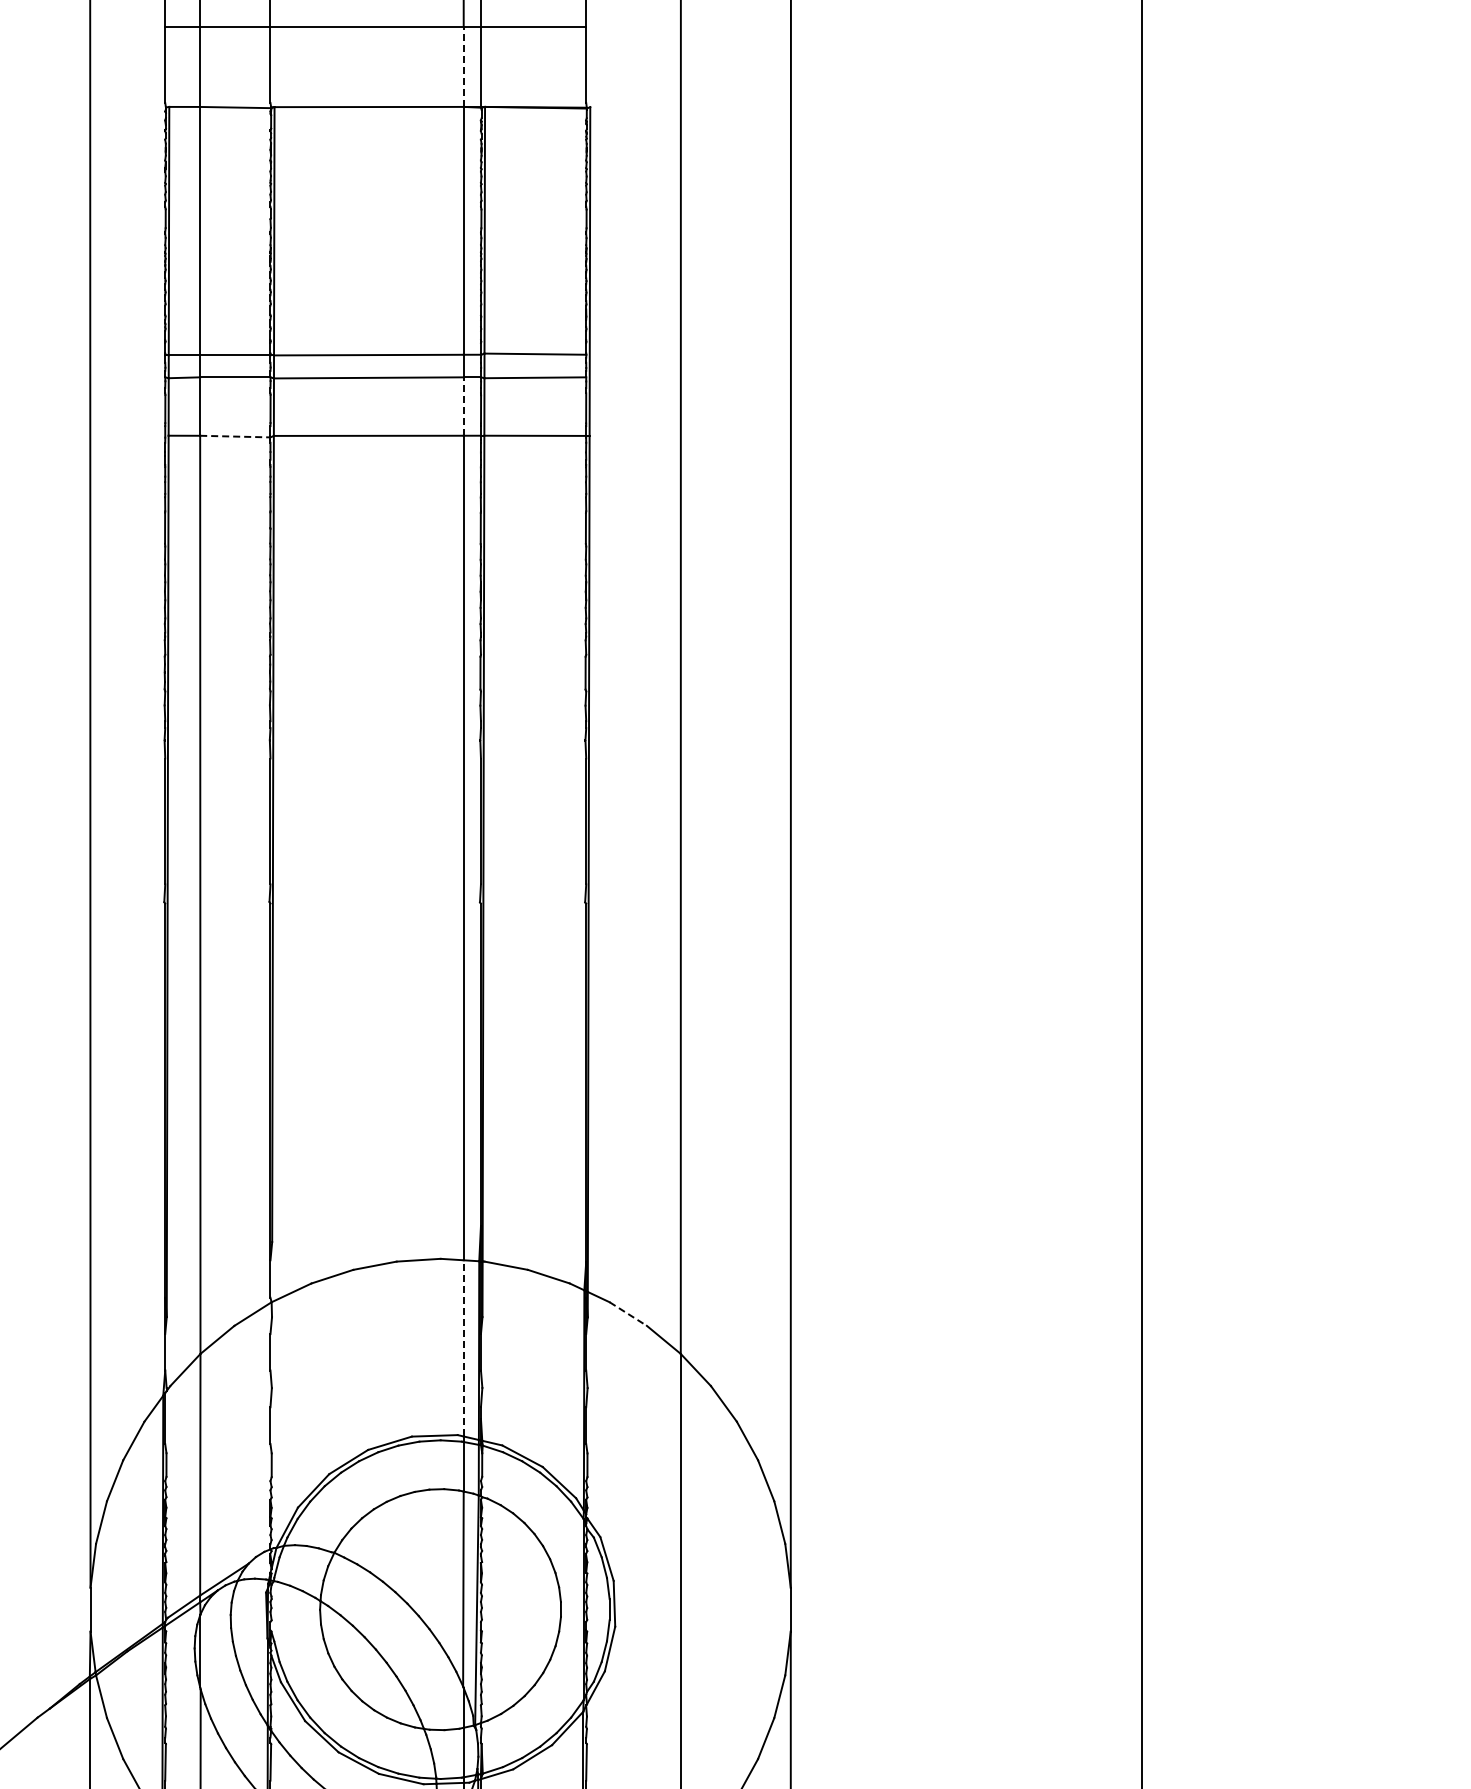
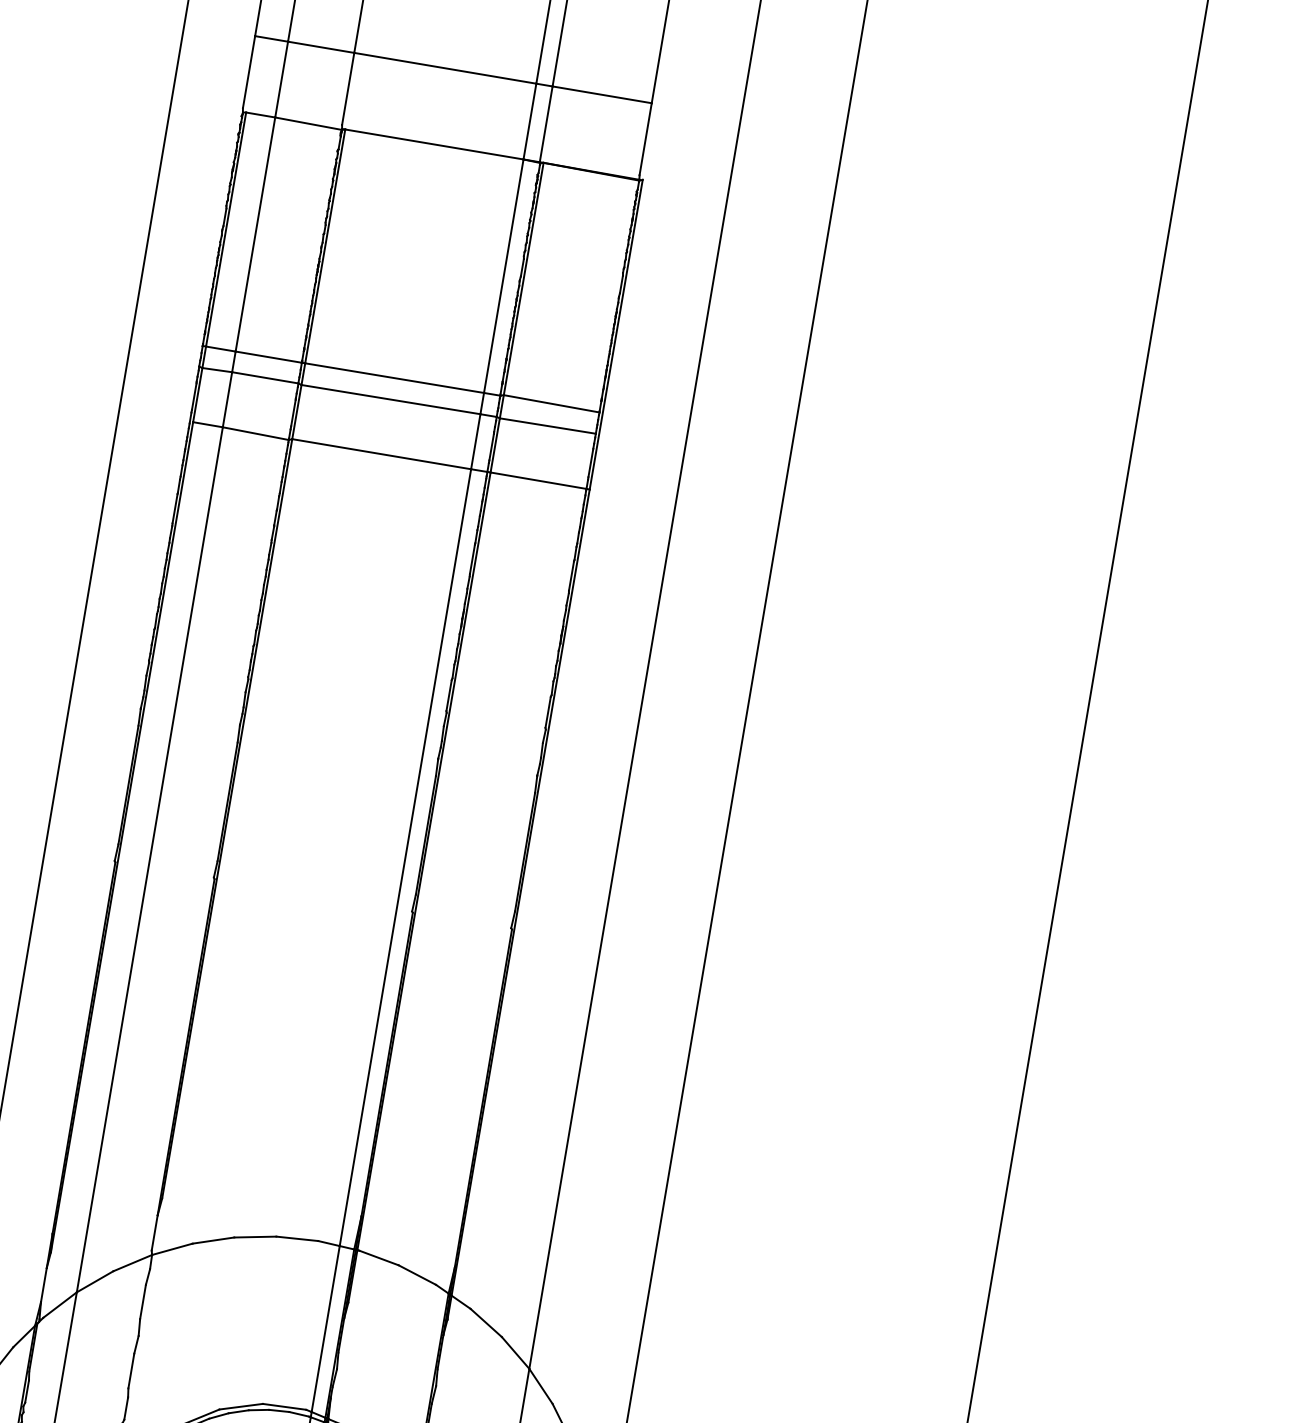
line: (463, 66) -> (529, 121), dashed -> solid
line: (463, 406) -> (475, 441), dashed -> solid
line: (235, 436) -> (256, 433), dashed -> solid
line: (628, 1314) -> (486, 1323), dashed -> solid
line: (463, 1347) -> (325, 1328), dashed -> solid

